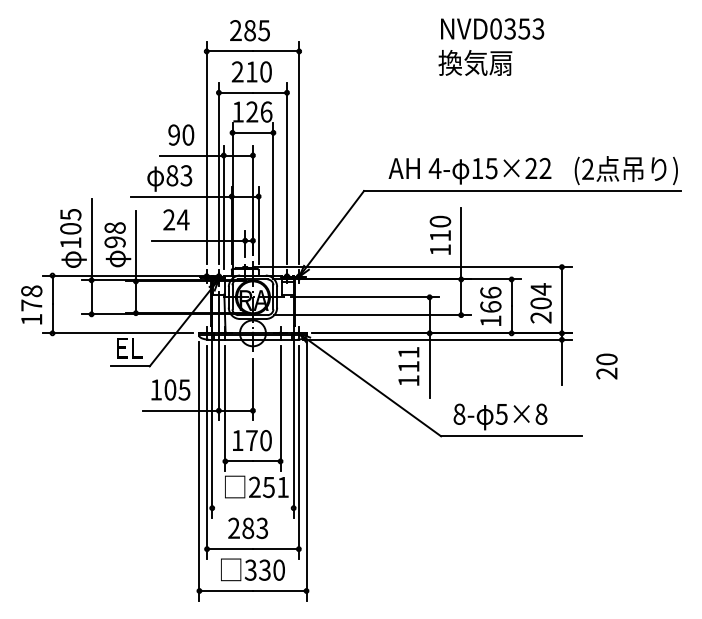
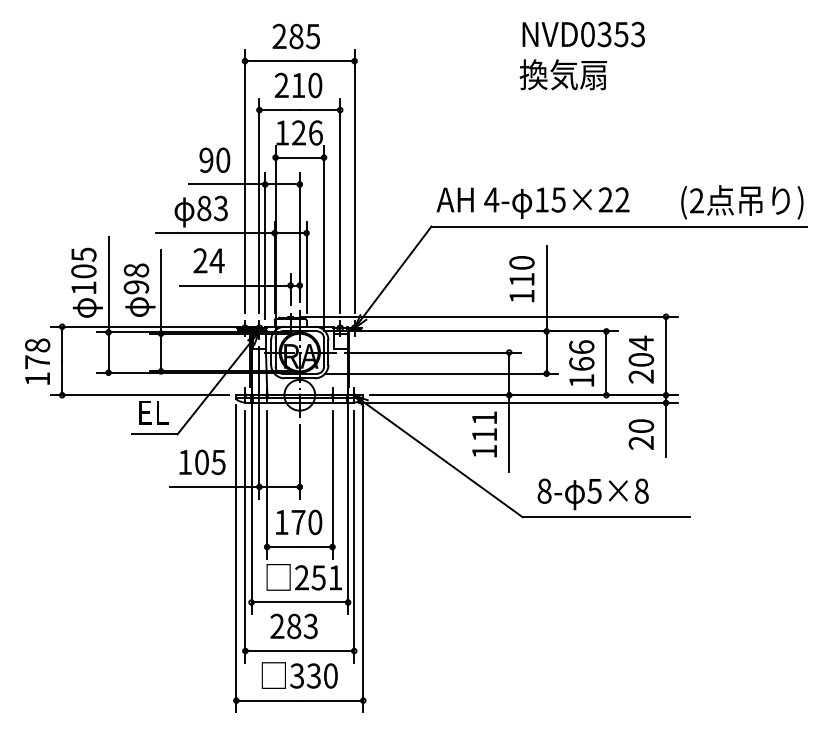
text: (469, 170) -> (532, 202), moved
text: (607, 366) -> (641, 434), moved
line: (252, 508) -> (299, 602), added

